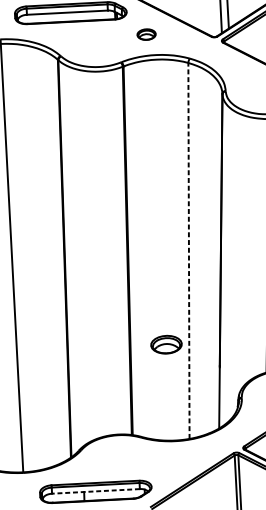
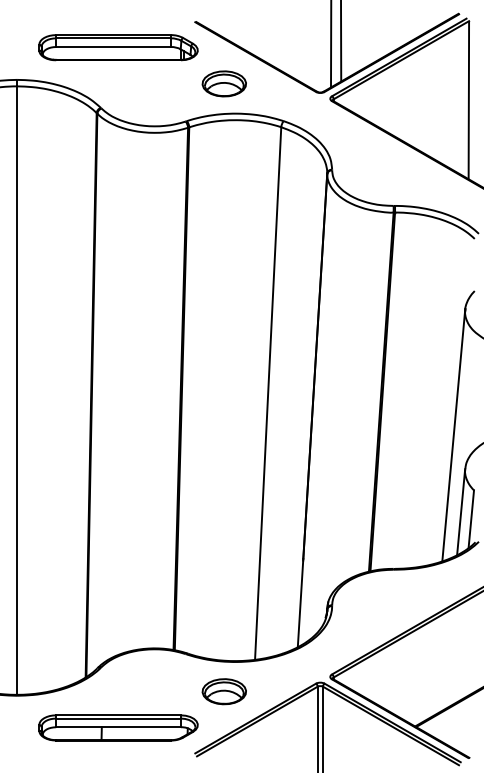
part: (146, 34) -> (223, 83), size x1.67
line: (189, 250) -> (268, 393), dashed -> solid
part: (165, 344) -> (223, 691), moved
line: (95, 491) -> (118, 727), dashed -> solid

